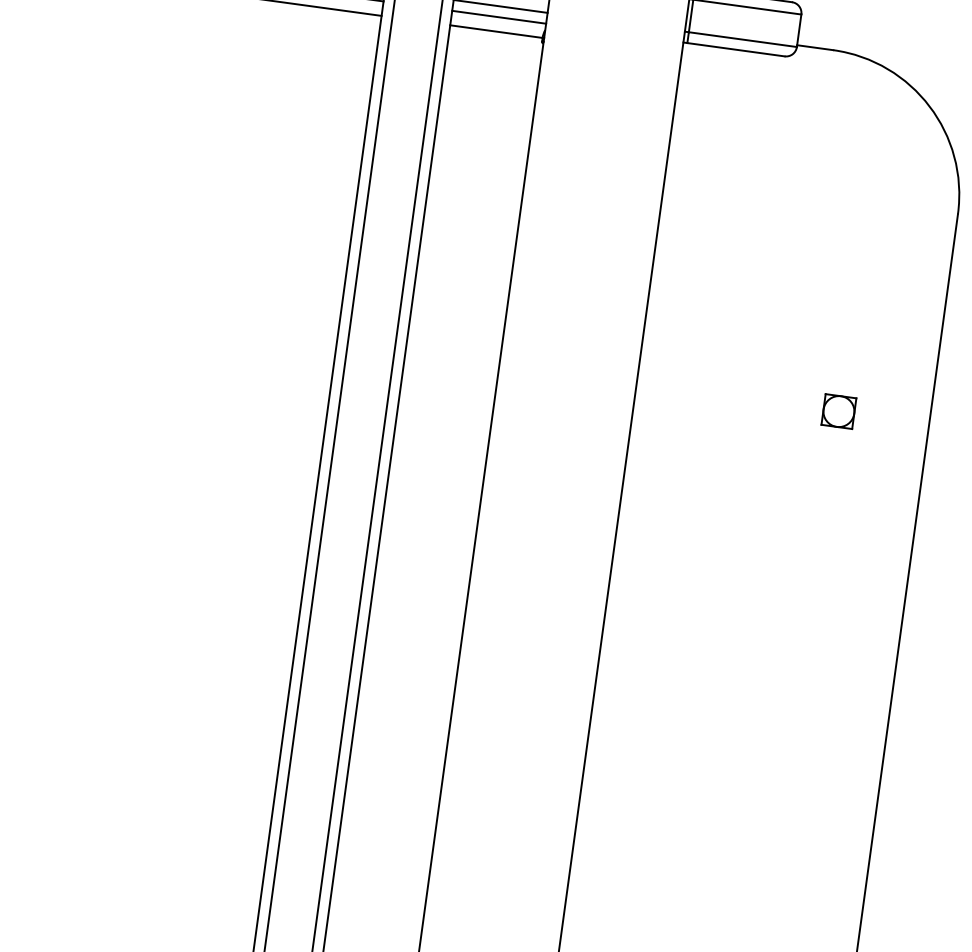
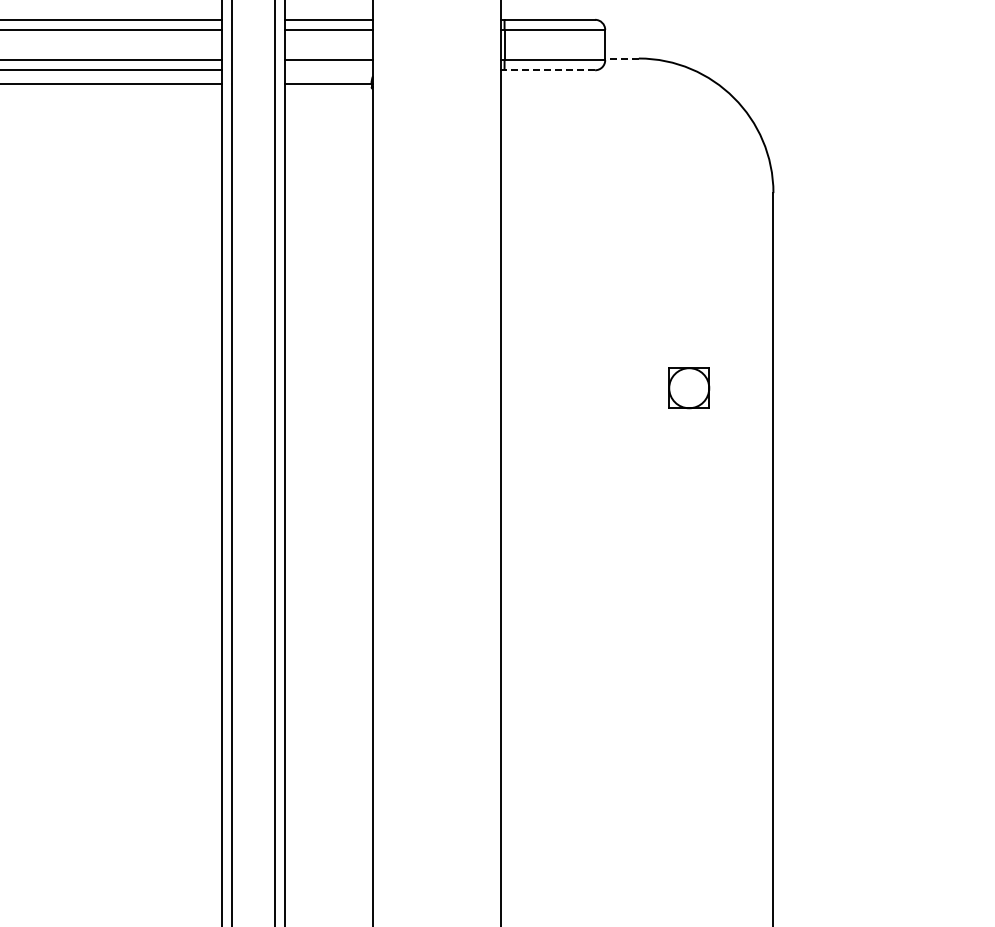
line: (498, 17) -> (328, 70), removed
line: (815, 47) -> (622, 58), solid -> dashed
line: (735, 49) -> (549, 70), solid -> dashed
part: (839, 411) -> (689, 388), size x1.4

